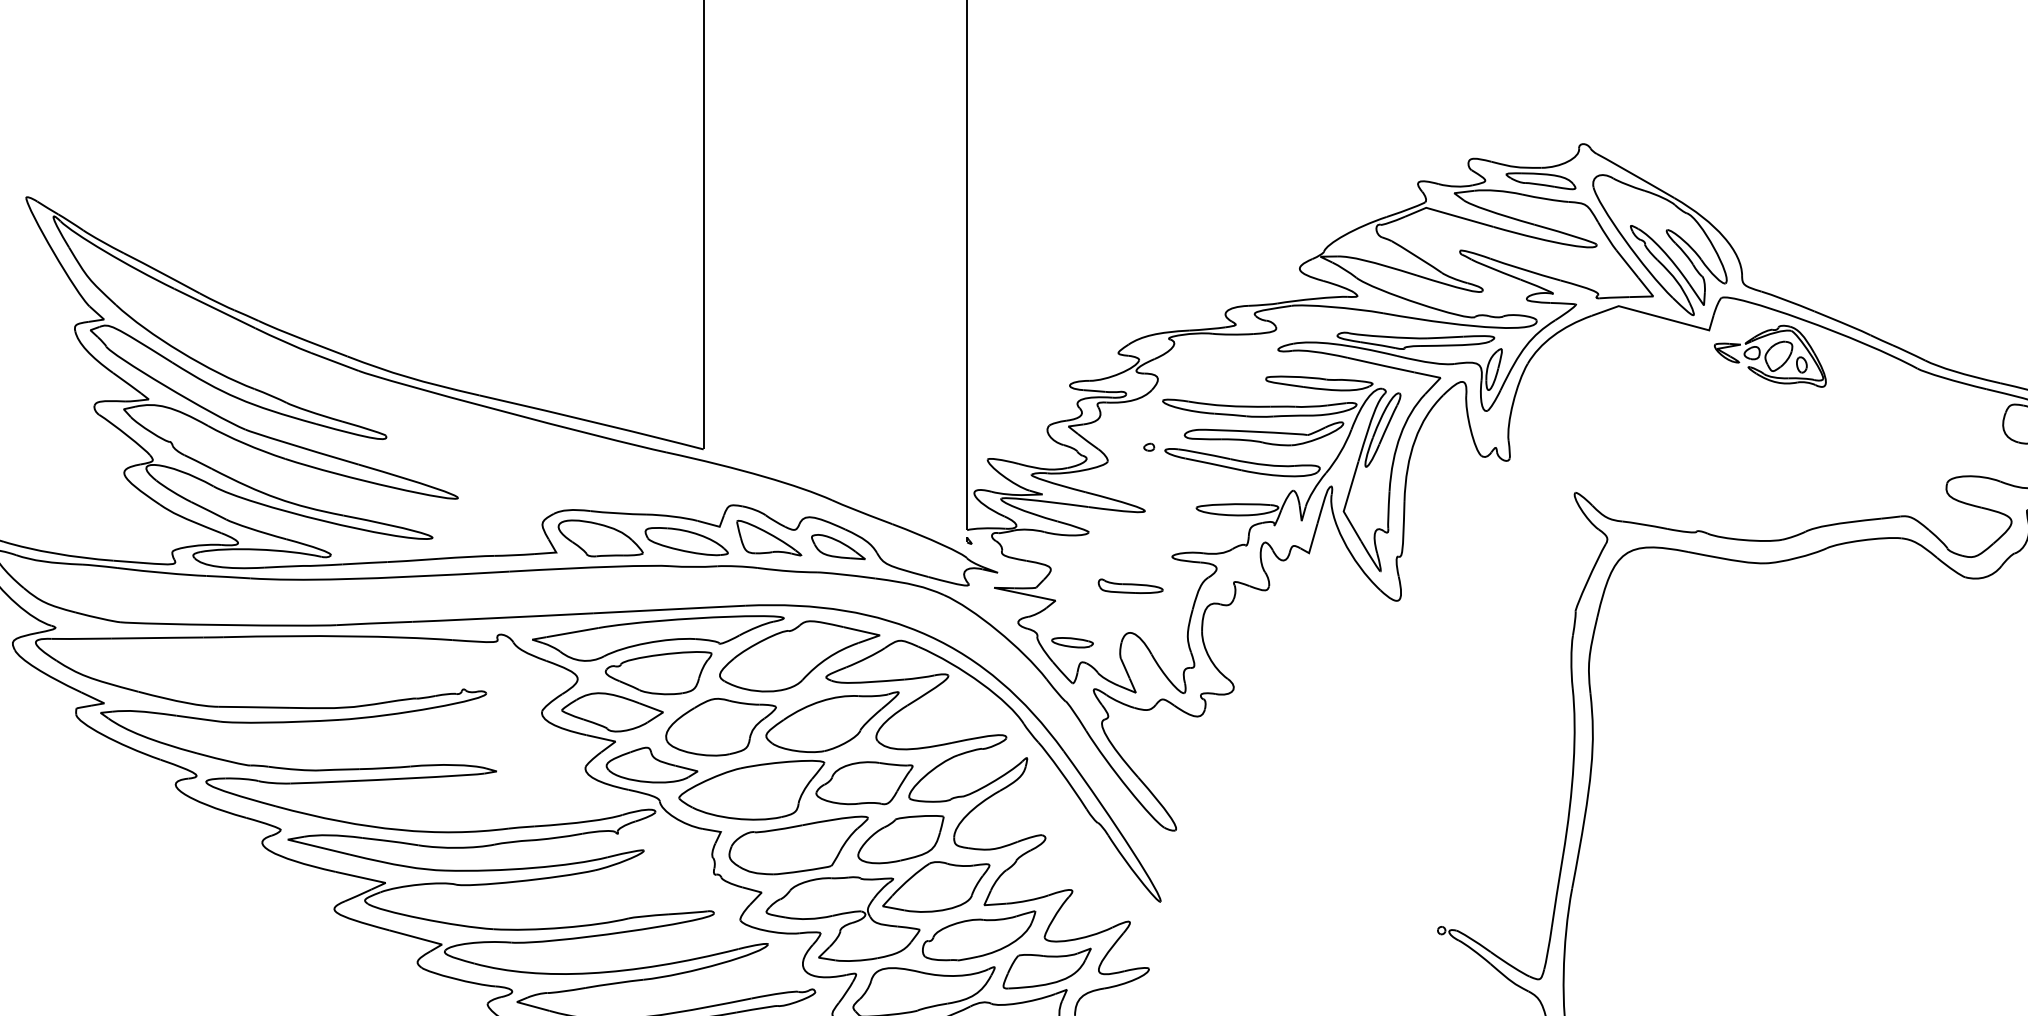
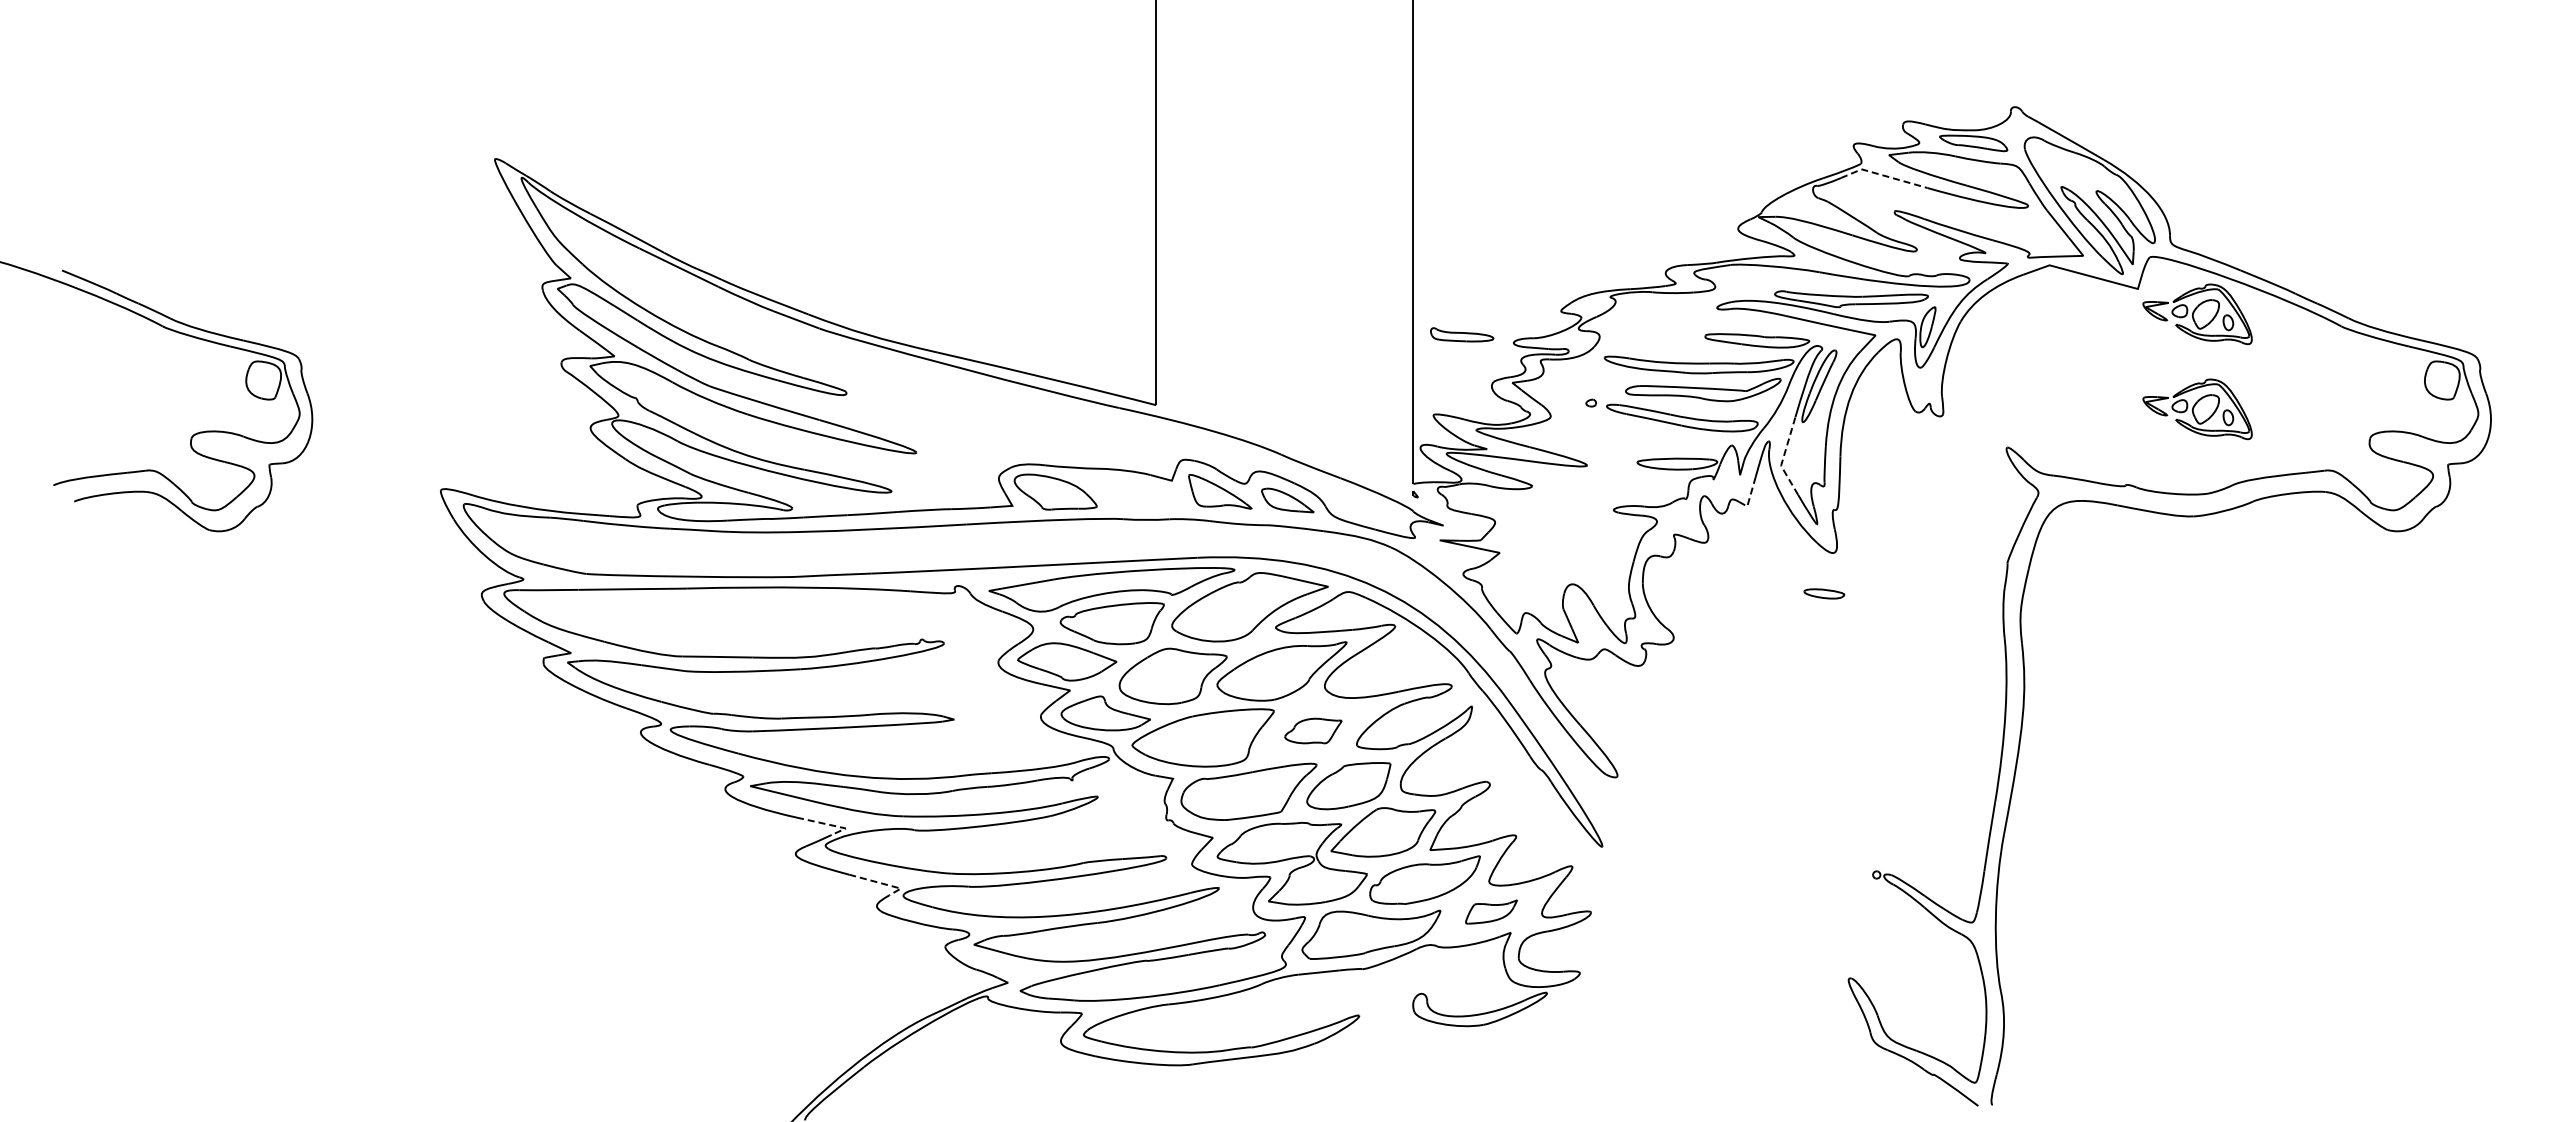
line: (1448, 214) -> (1883, 175), solid -> dashed
part: (1770, 453) -> (2197, 409), added
line: (1346, 504) -> (1783, 458), solid -> dashed
part: (686, 541) -> (1139, 495), removed
line: (1312, 542) -> (1750, 496), solid -> dashed
part: (1131, 585) -> (1462, 334), moved
part: (1072, 642) -> (1824, 593), moved
part: (864, 782) -> (1313, 730), size x0.6
line: (370, 879) -> (830, 825), solid -> dashed
line: (423, 939) -> (882, 883), solid -> dashed
part: (1047, 968) -> (1491, 911), size x0.6

